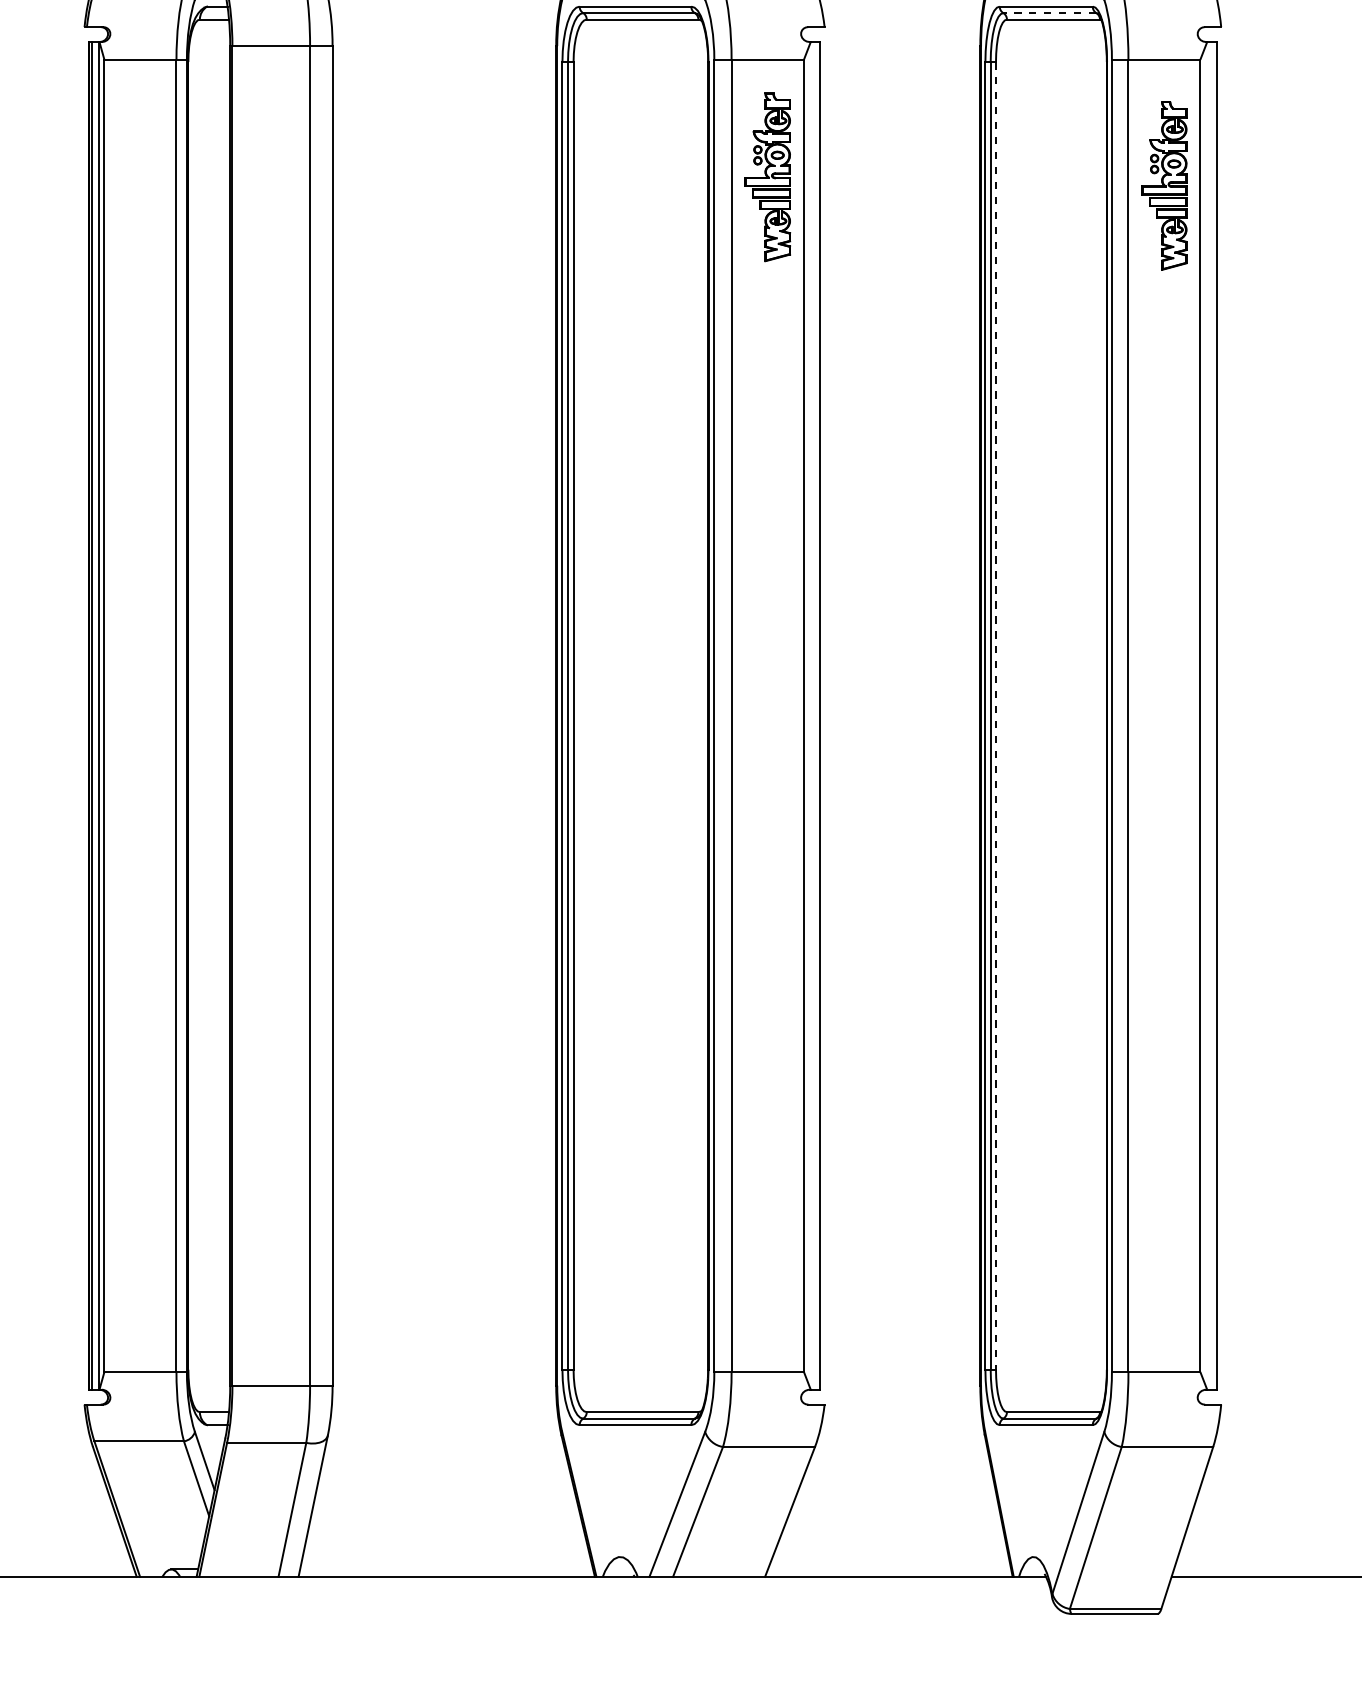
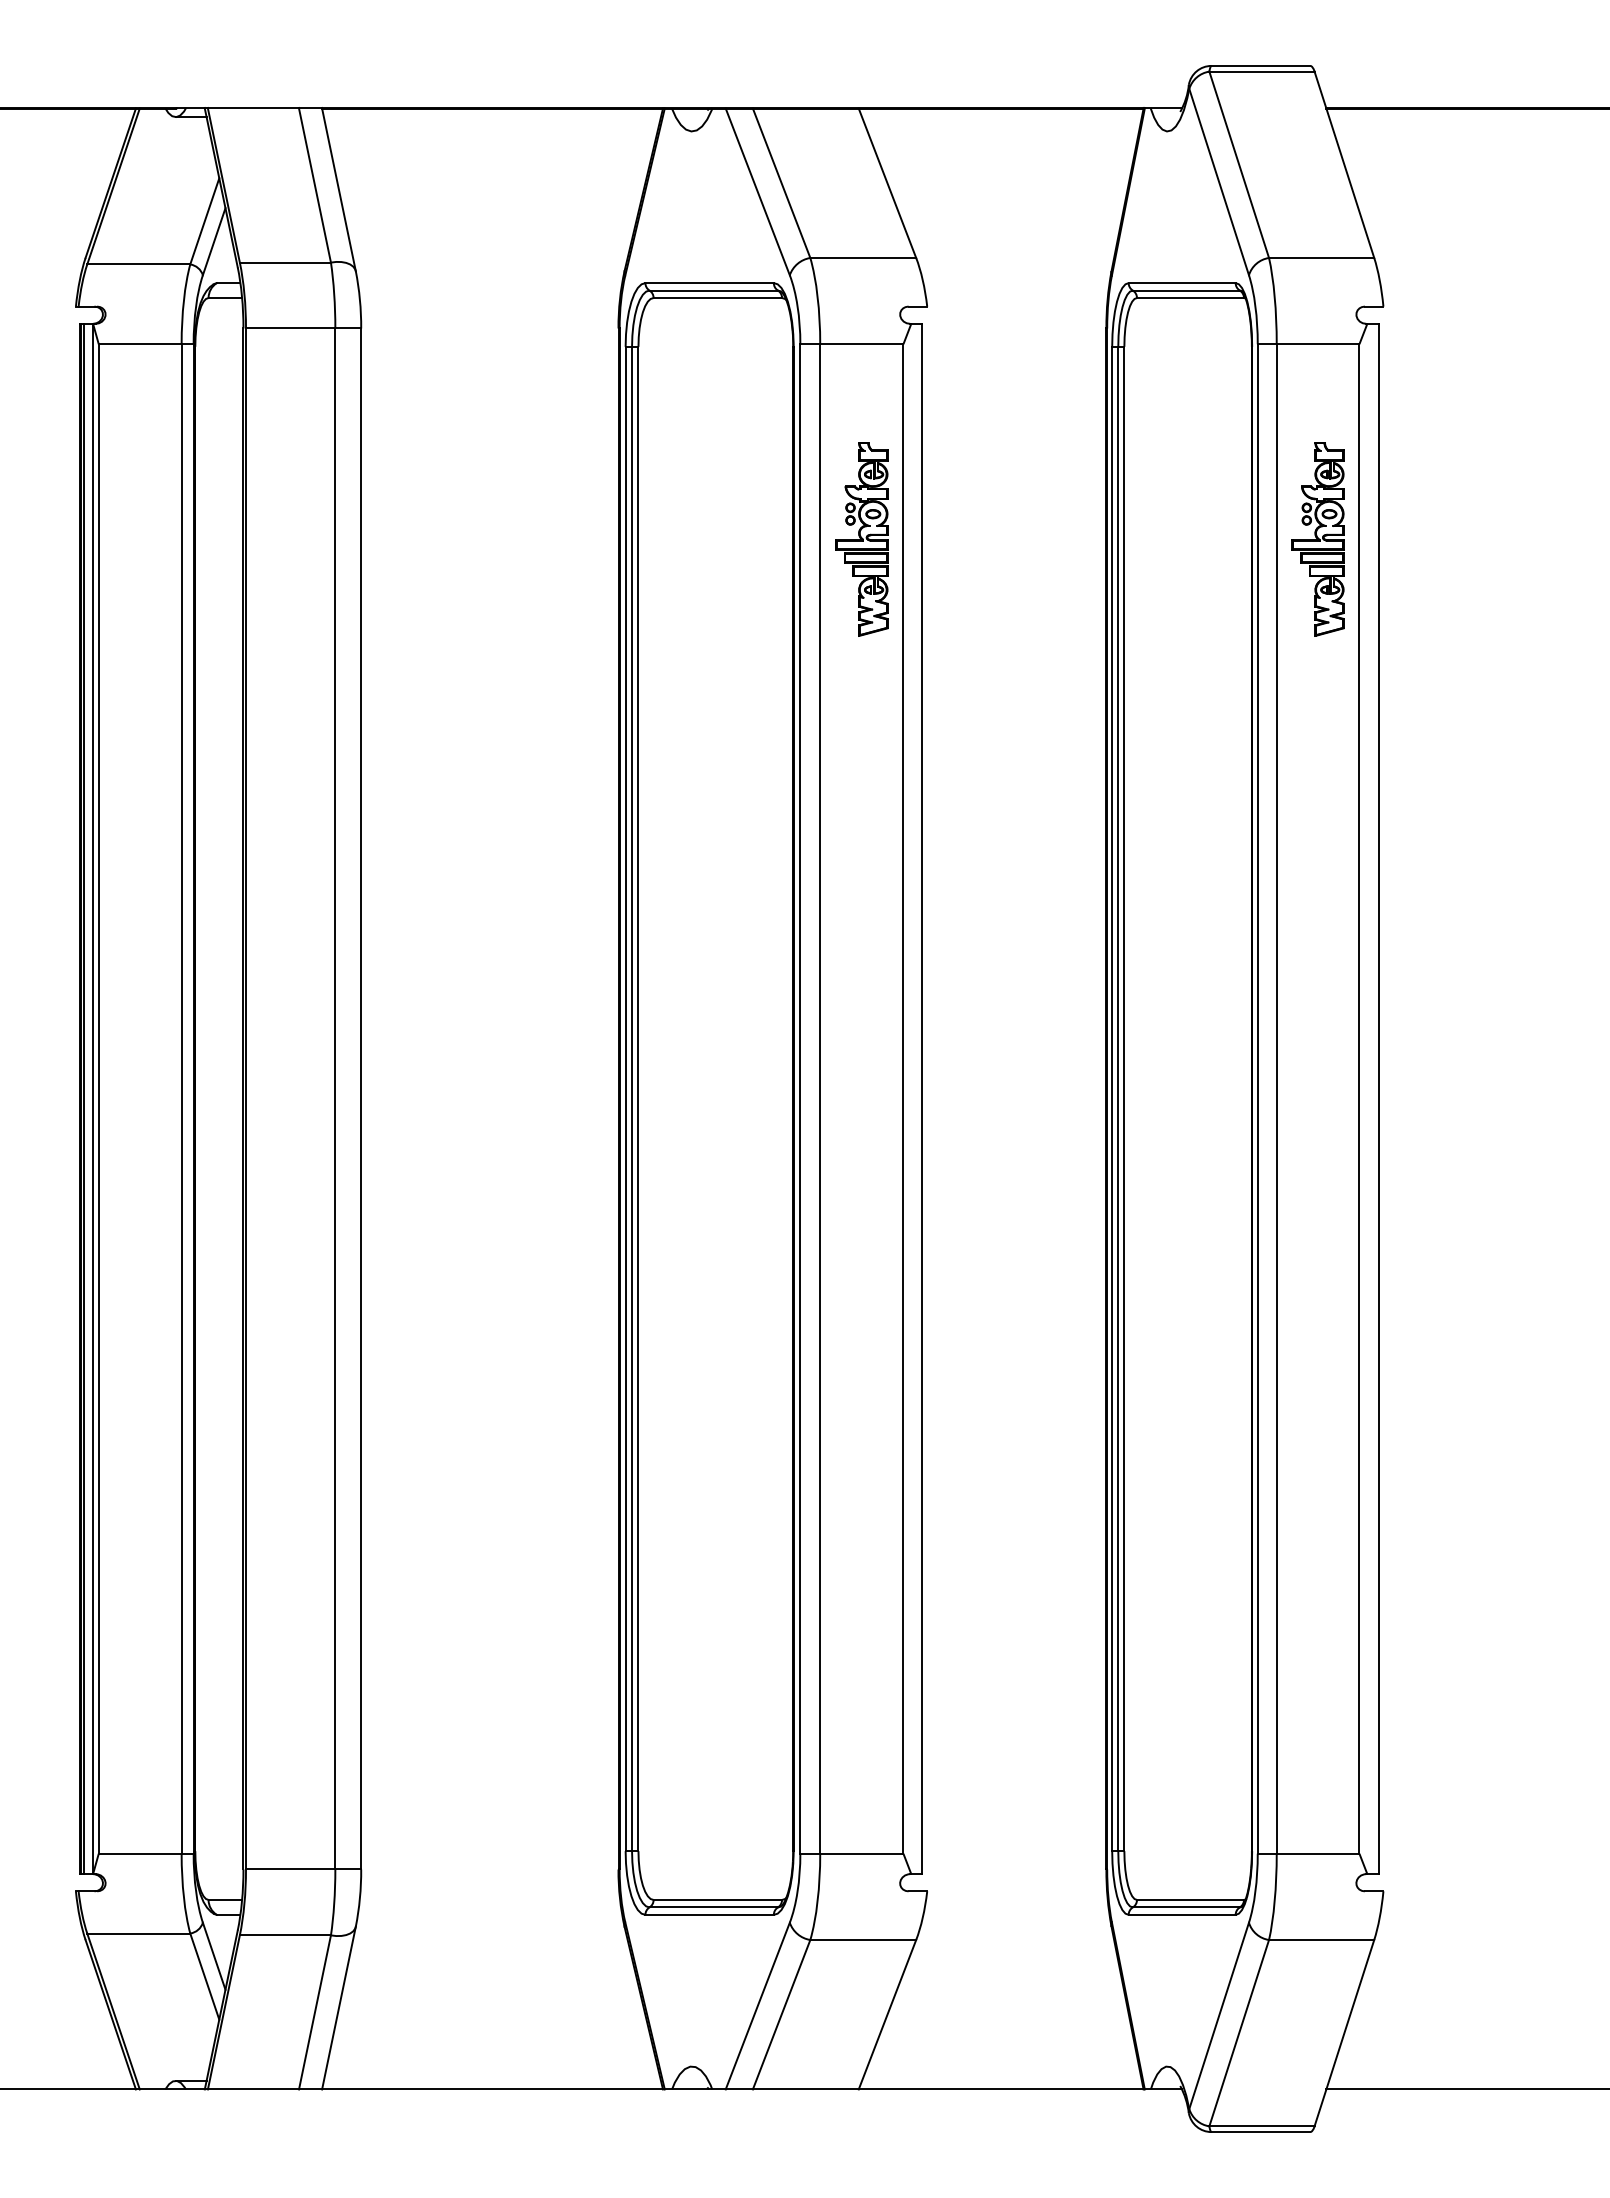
line: (1049, 13) -> (1185, 290), dashed -> solid
part: (767, 177) -> (861, 539), moved
part: (1163, 186) -> (1317, 539), moved
line: (996, 716) -> (1124, 1099), dashed -> solid

